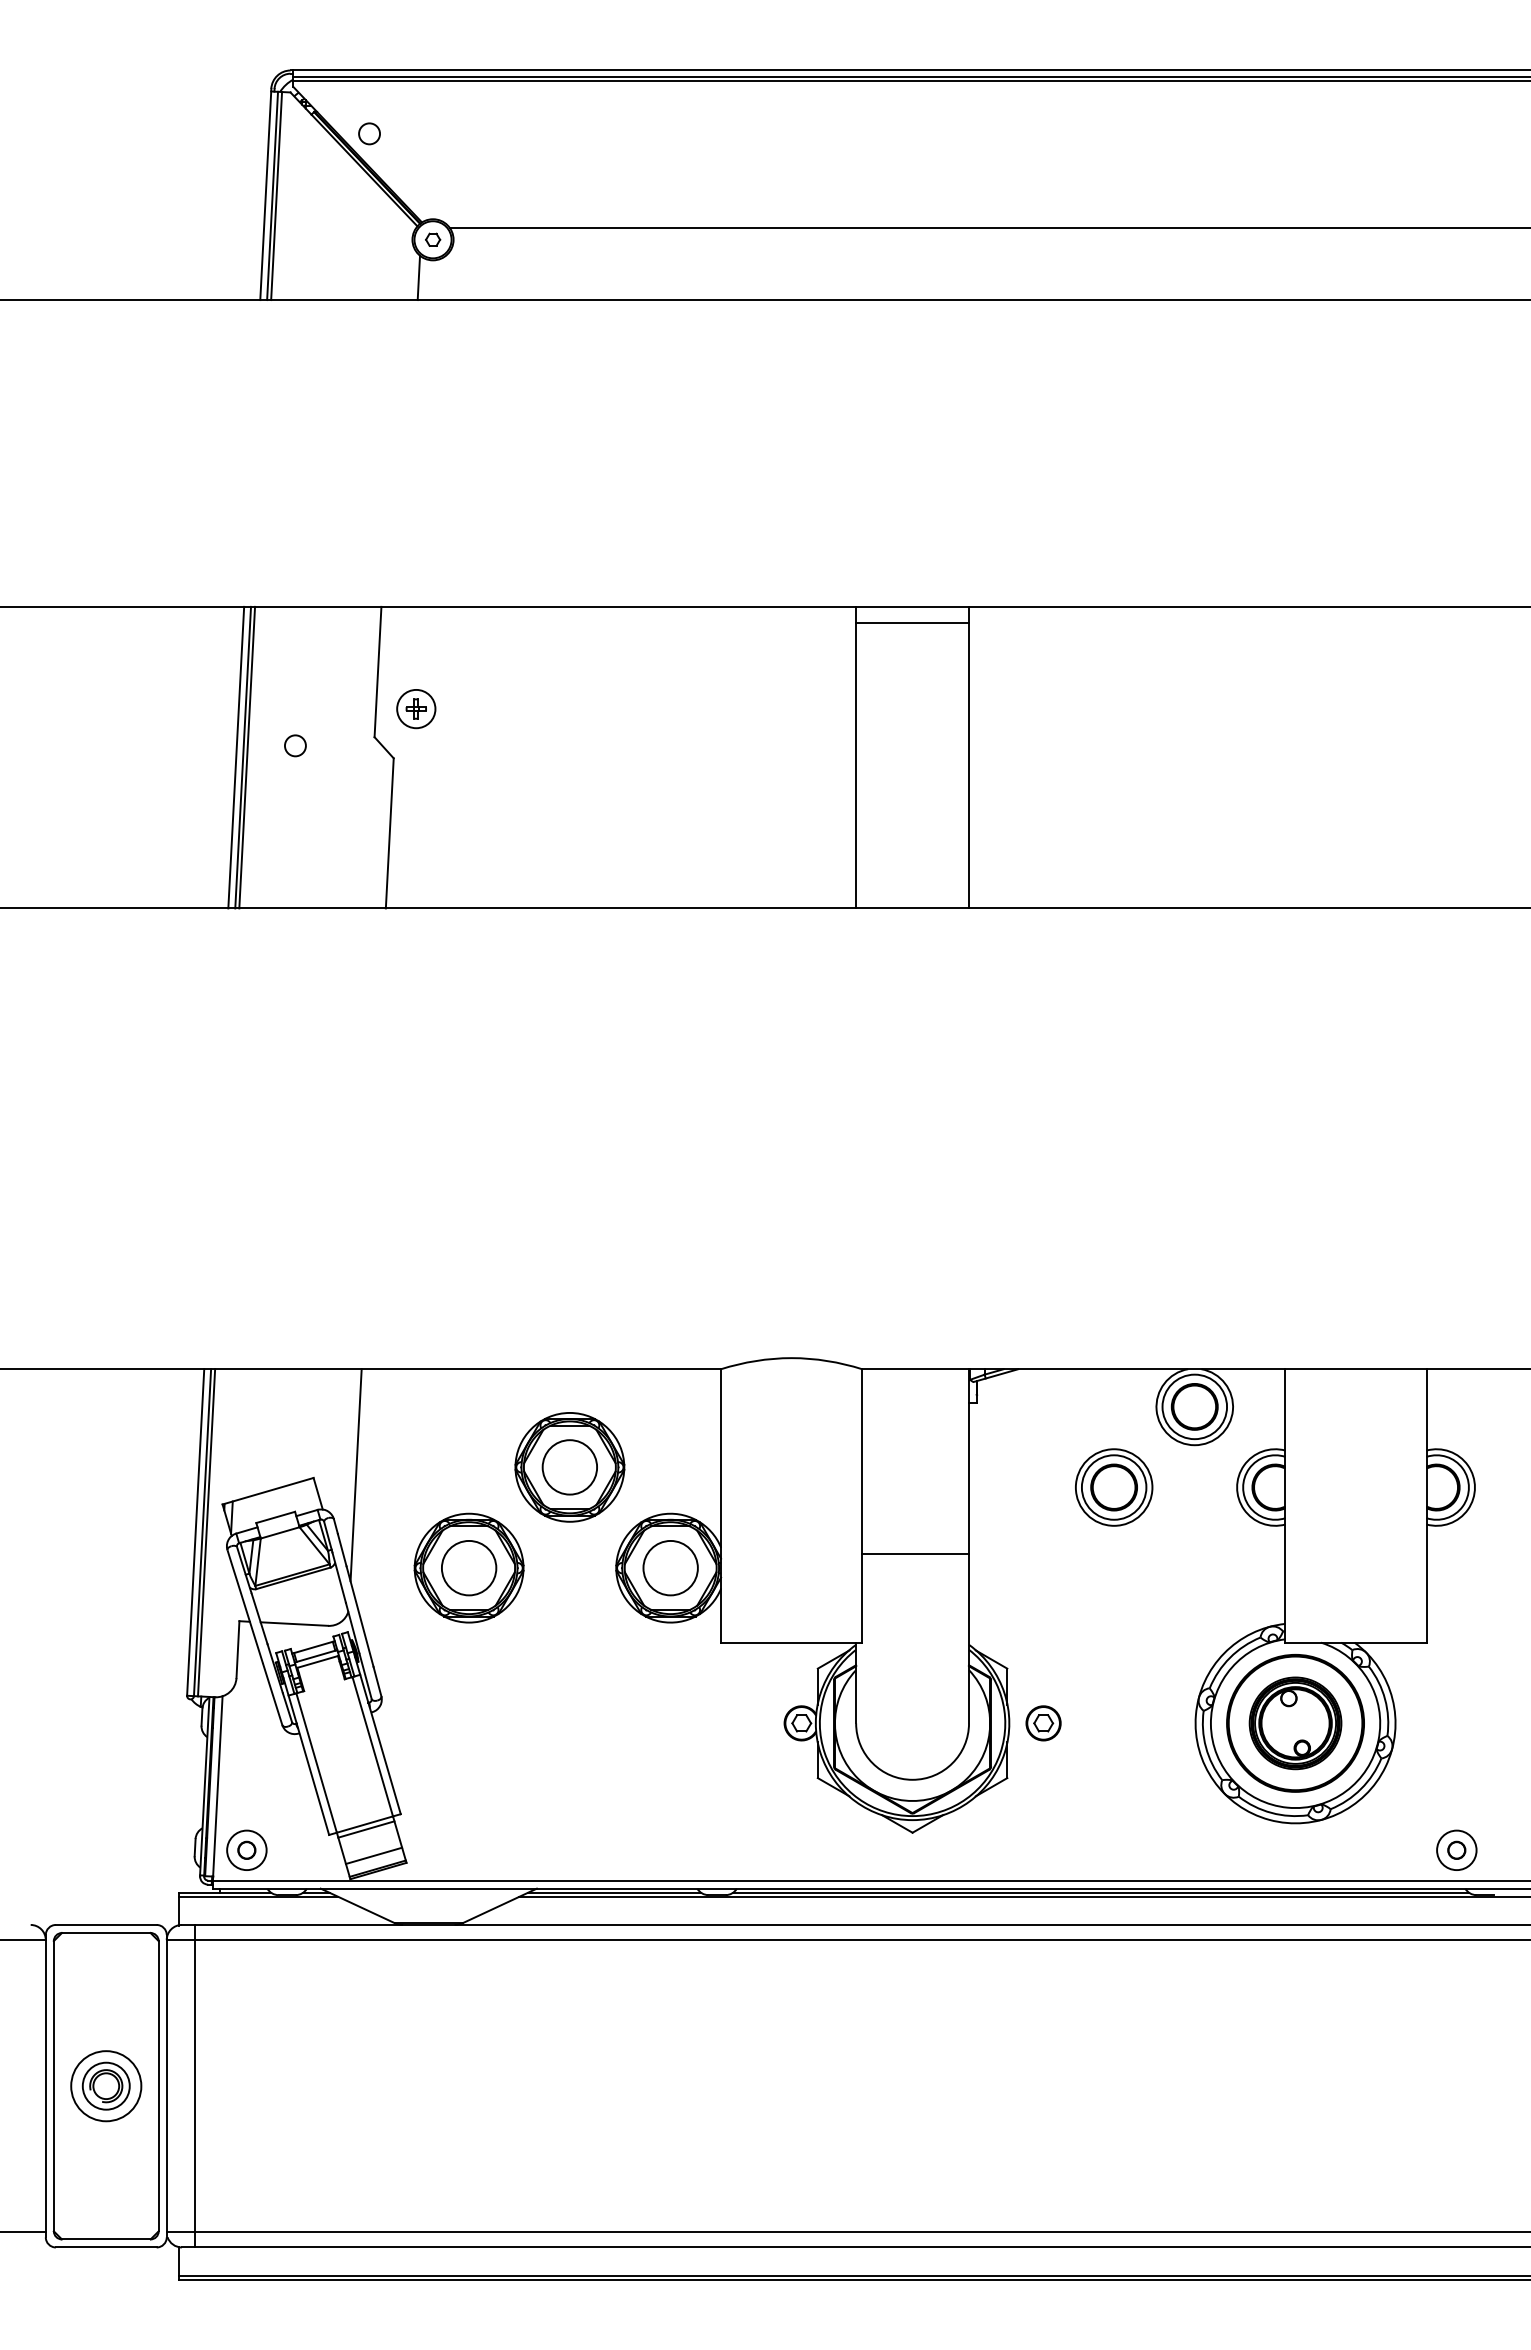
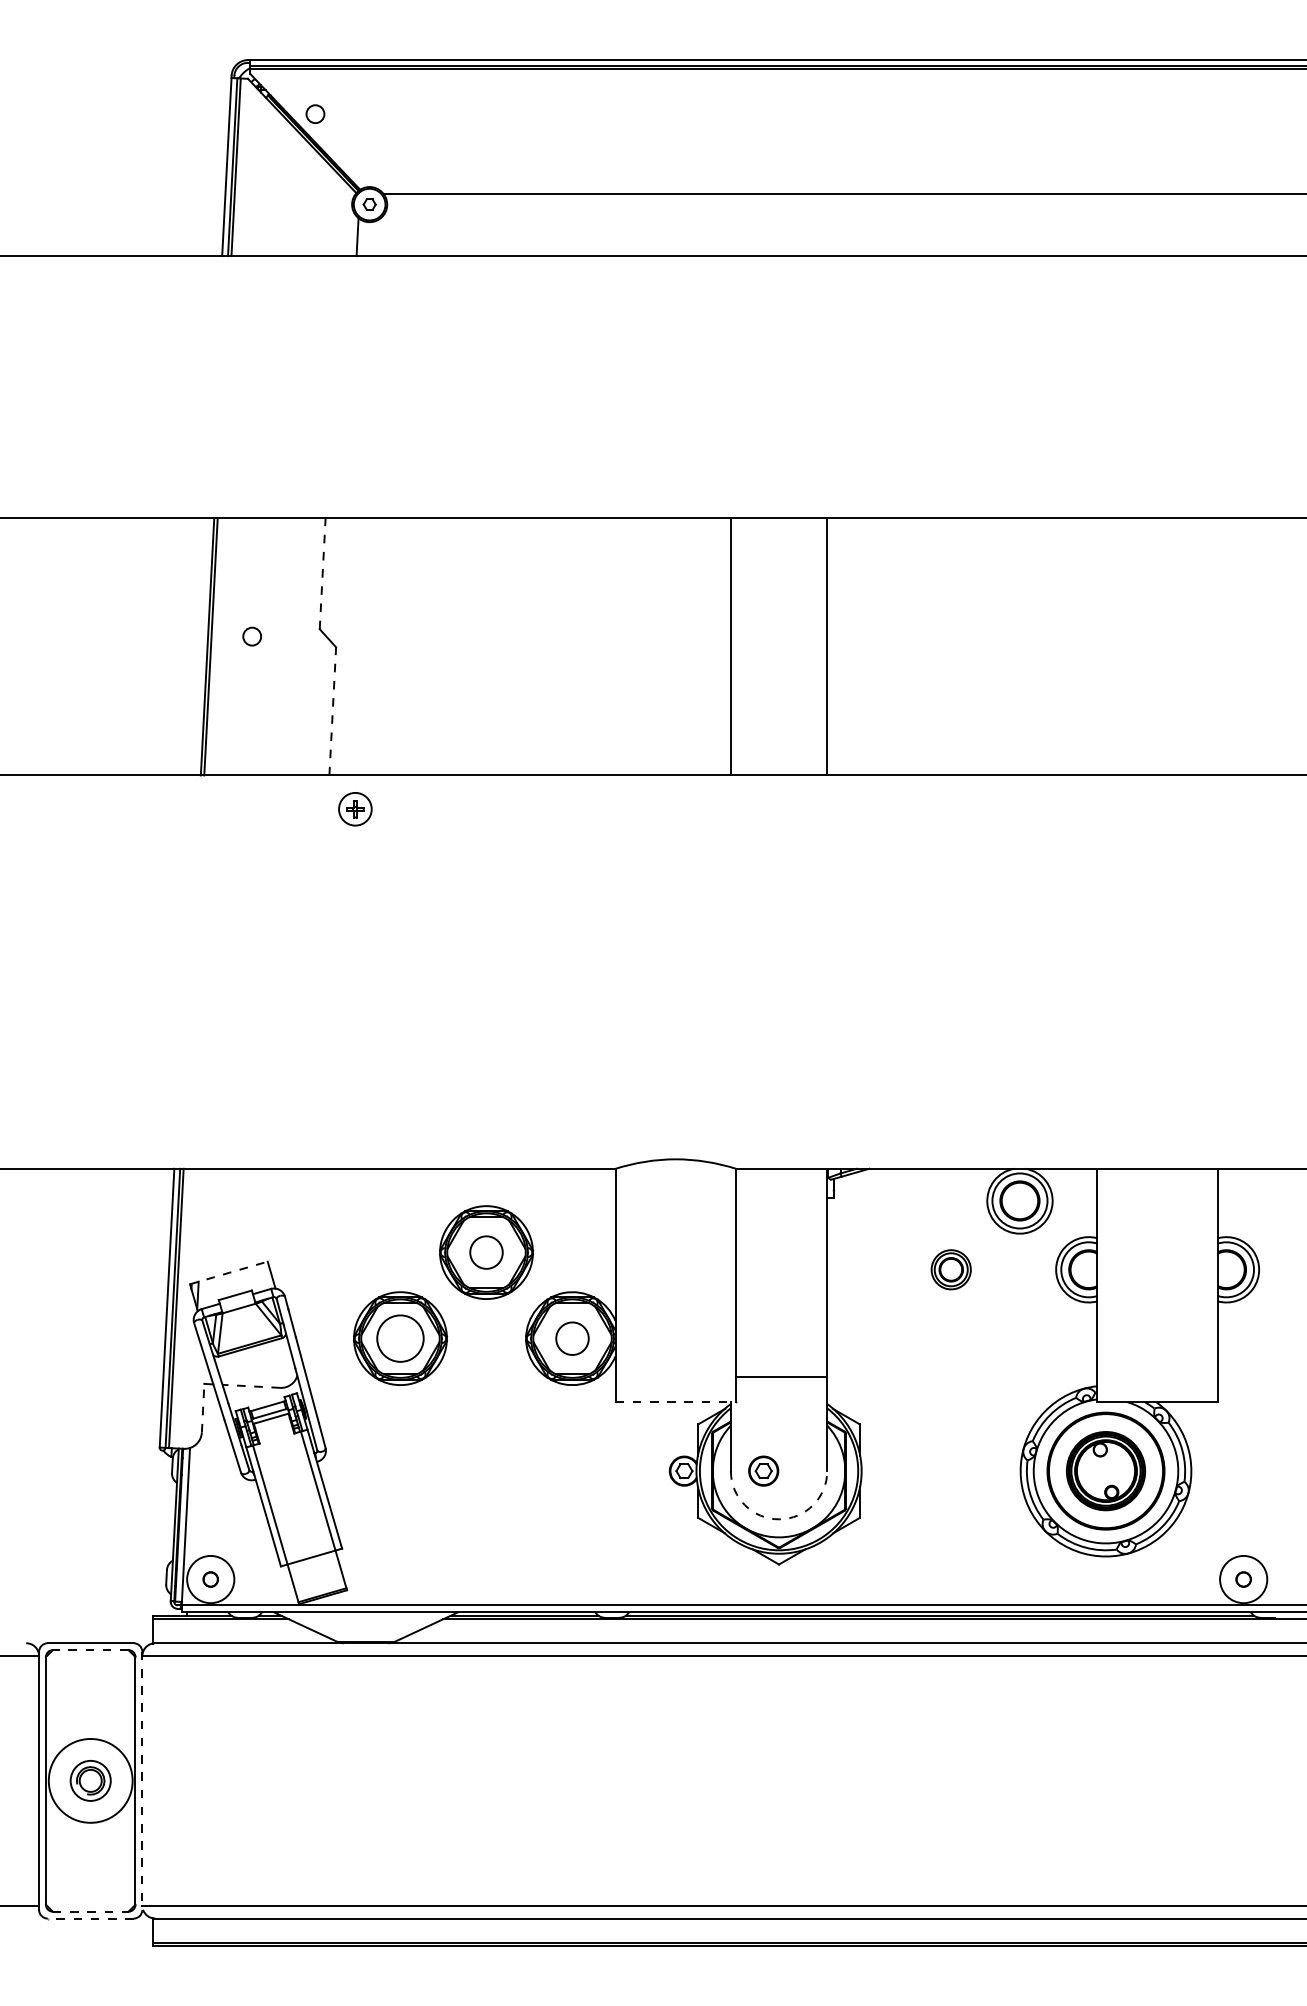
line: (912, 622) -> (778, 531), removed
line: (378, 671) -> (323, 573), solid -> dashed
part: (416, 709) -> (355, 809), moved
line: (236, 757) -> (201, 646), removed
line: (389, 832) -> (332, 710), solid -> dashed
circle: (569, 1467) -> (486, 1252), size x0.7
line: (355, 1475) -> (303, 1259), removed
part: (1114, 1487) -> (951, 1269), size x0.6
line: (268, 1491) -> (229, 1273), solid -> dashed
line: (915, 1554) -> (781, 1377), moved
circle: (670, 1568) -> (572, 1338), size x0.7
line: (294, 1624) -> (251, 1386), solid -> dashed
line: (791, 1642) -> (675, 1402), solid -> dashed
line: (237, 1649) -> (202, 1408), solid -> dashed
part: (1043, 1723) -> (763, 1471), moved
arc: (912, 1779) -> (778, 1519), solid -> dashed
line: (366, 1829) -> (312, 1561), removed
circle: (246, 1850) -> (210, 1579), size x1.4
circle: (1456, 1850) -> (1243, 1579), size x1.4
line: (373, 1855) -> (318, 1583), removed
line: (105, 1933) -> (90, 1650), solid -> dashed
line: (194, 2085) -> (166, 1780), removed
circle: (106, 2086) -> (90, 1781), size x1.4
line: (166, 2086) -> (142, 1781), solid -> dashed
line: (106, 2239) -> (90, 1911), solid -> dashed
line: (105, 2247) -> (90, 1918), solid -> dashed

